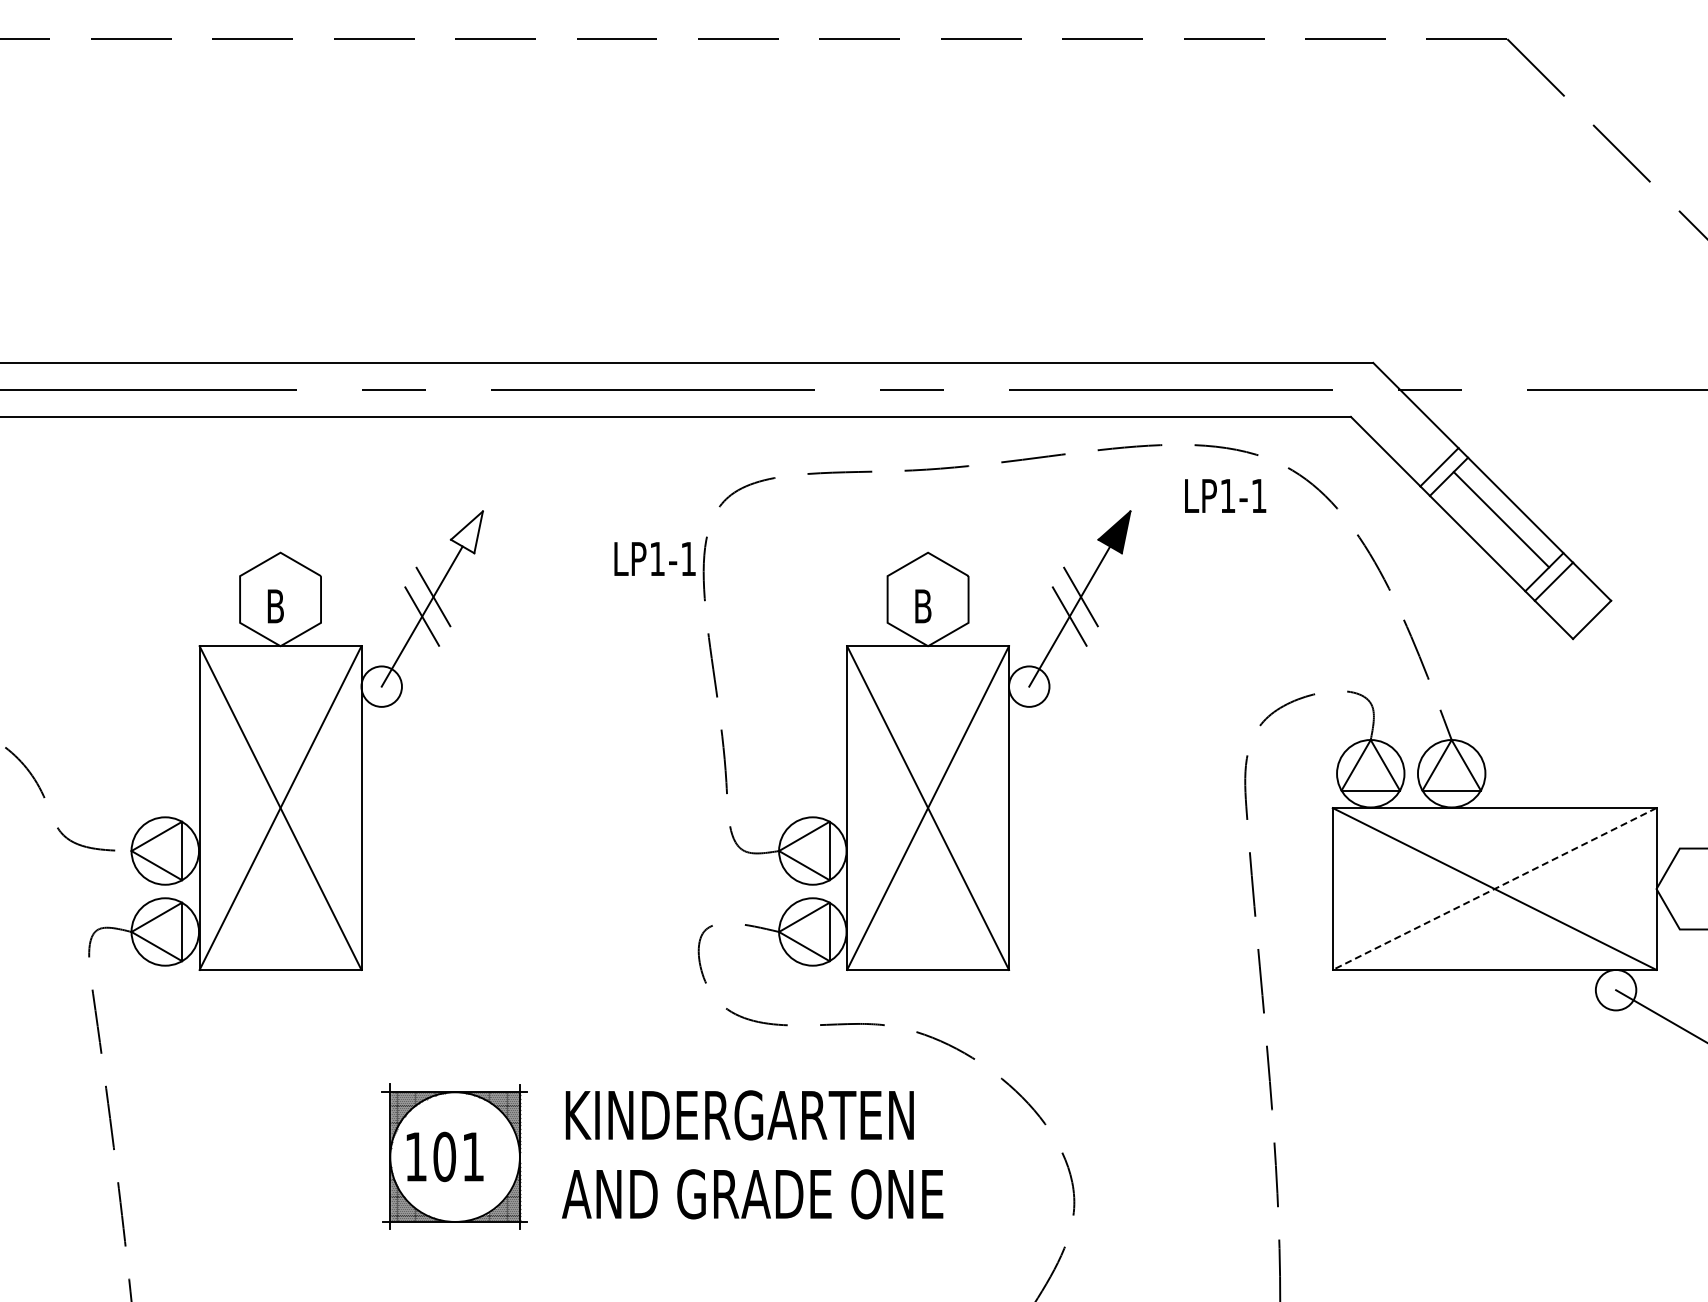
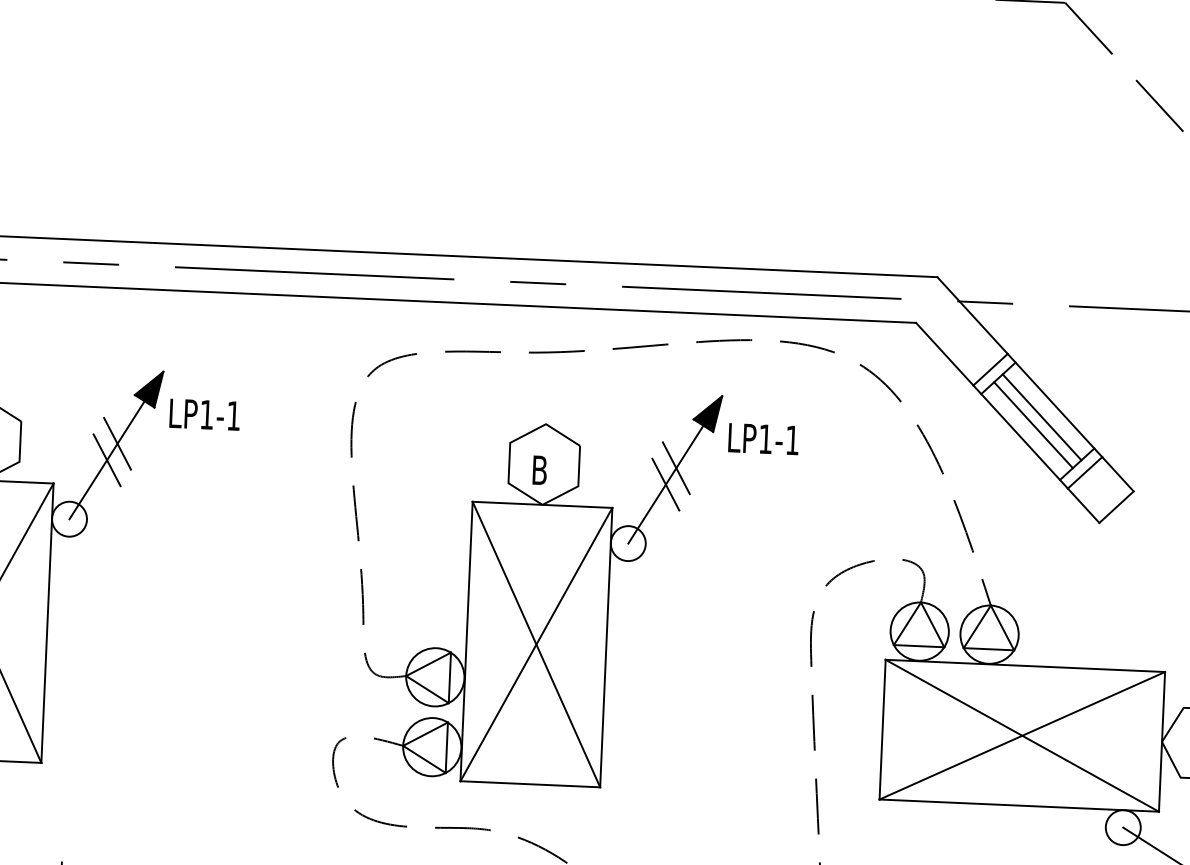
text: (1225, 495) -> (763, 438), moved
line: (1491, 529) -> (1033, 425), added
fill: (466, 532) -> (148, 389), added
text: (654, 558) -> (204, 414), moved
line: (1494, 889) -> (1022, 736), dashed -> solid

